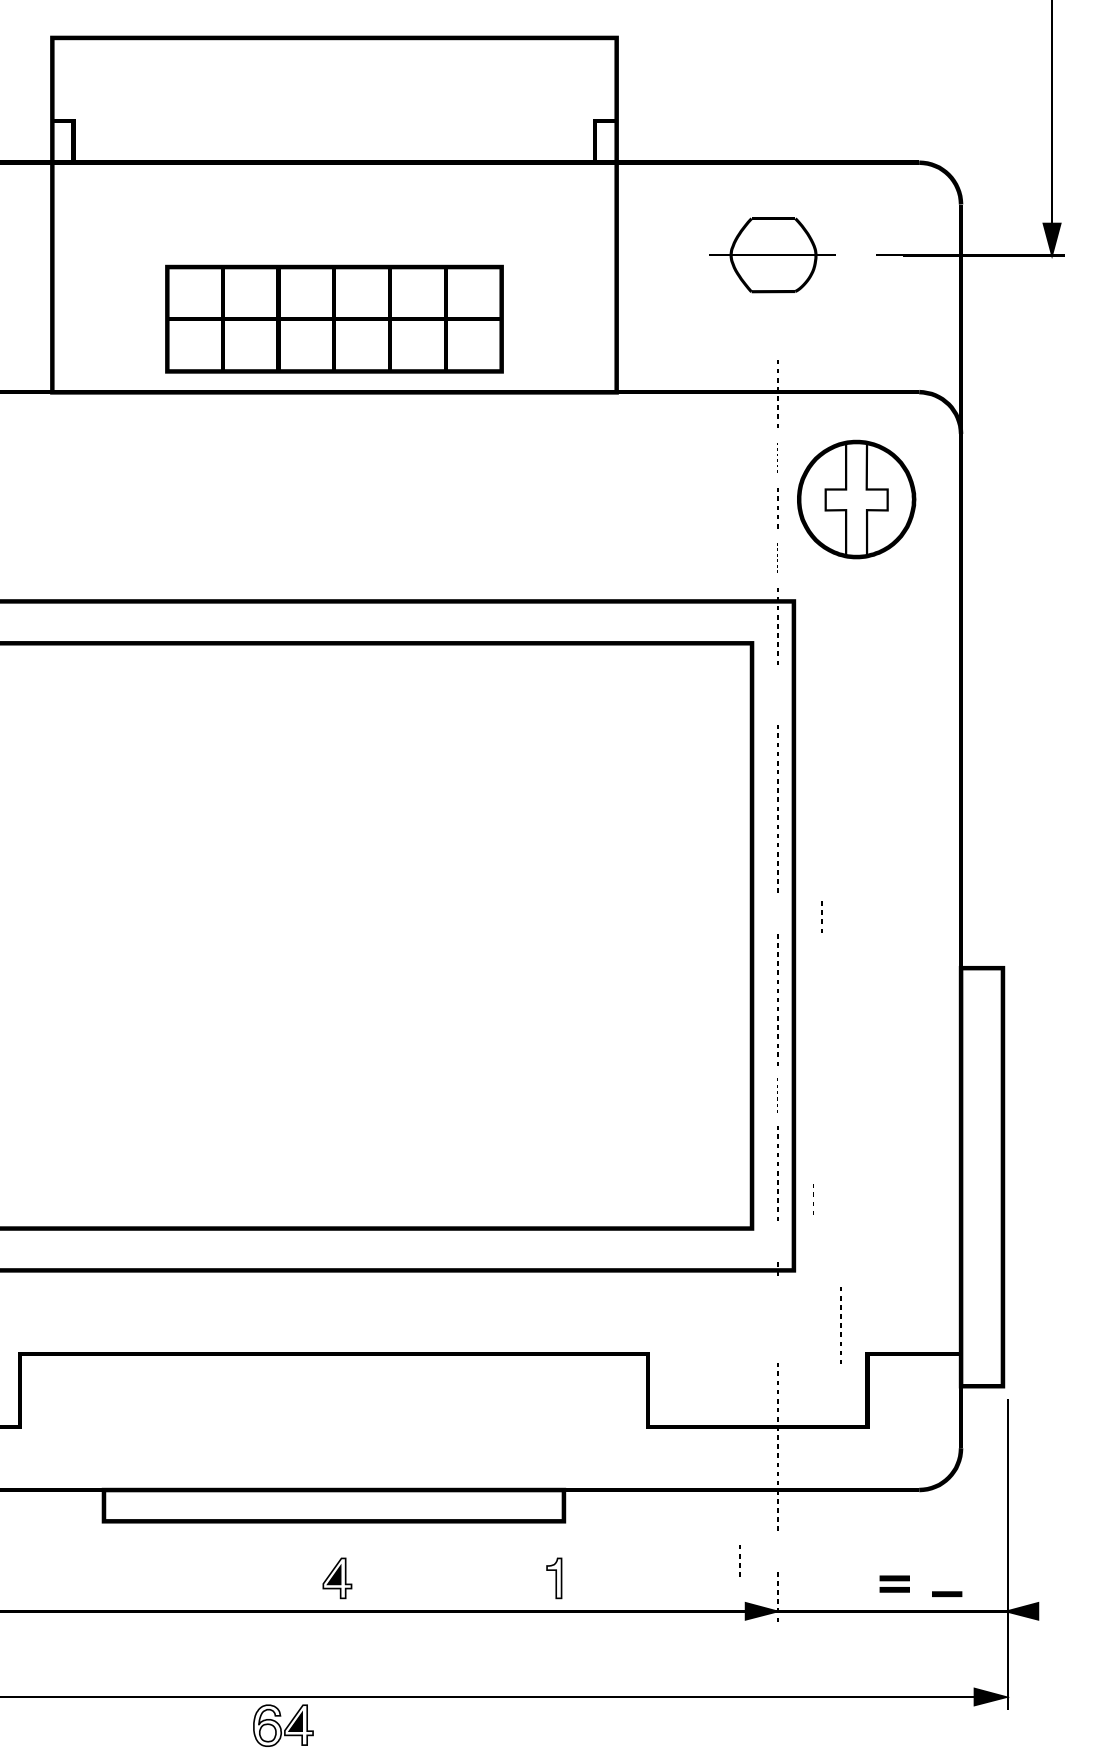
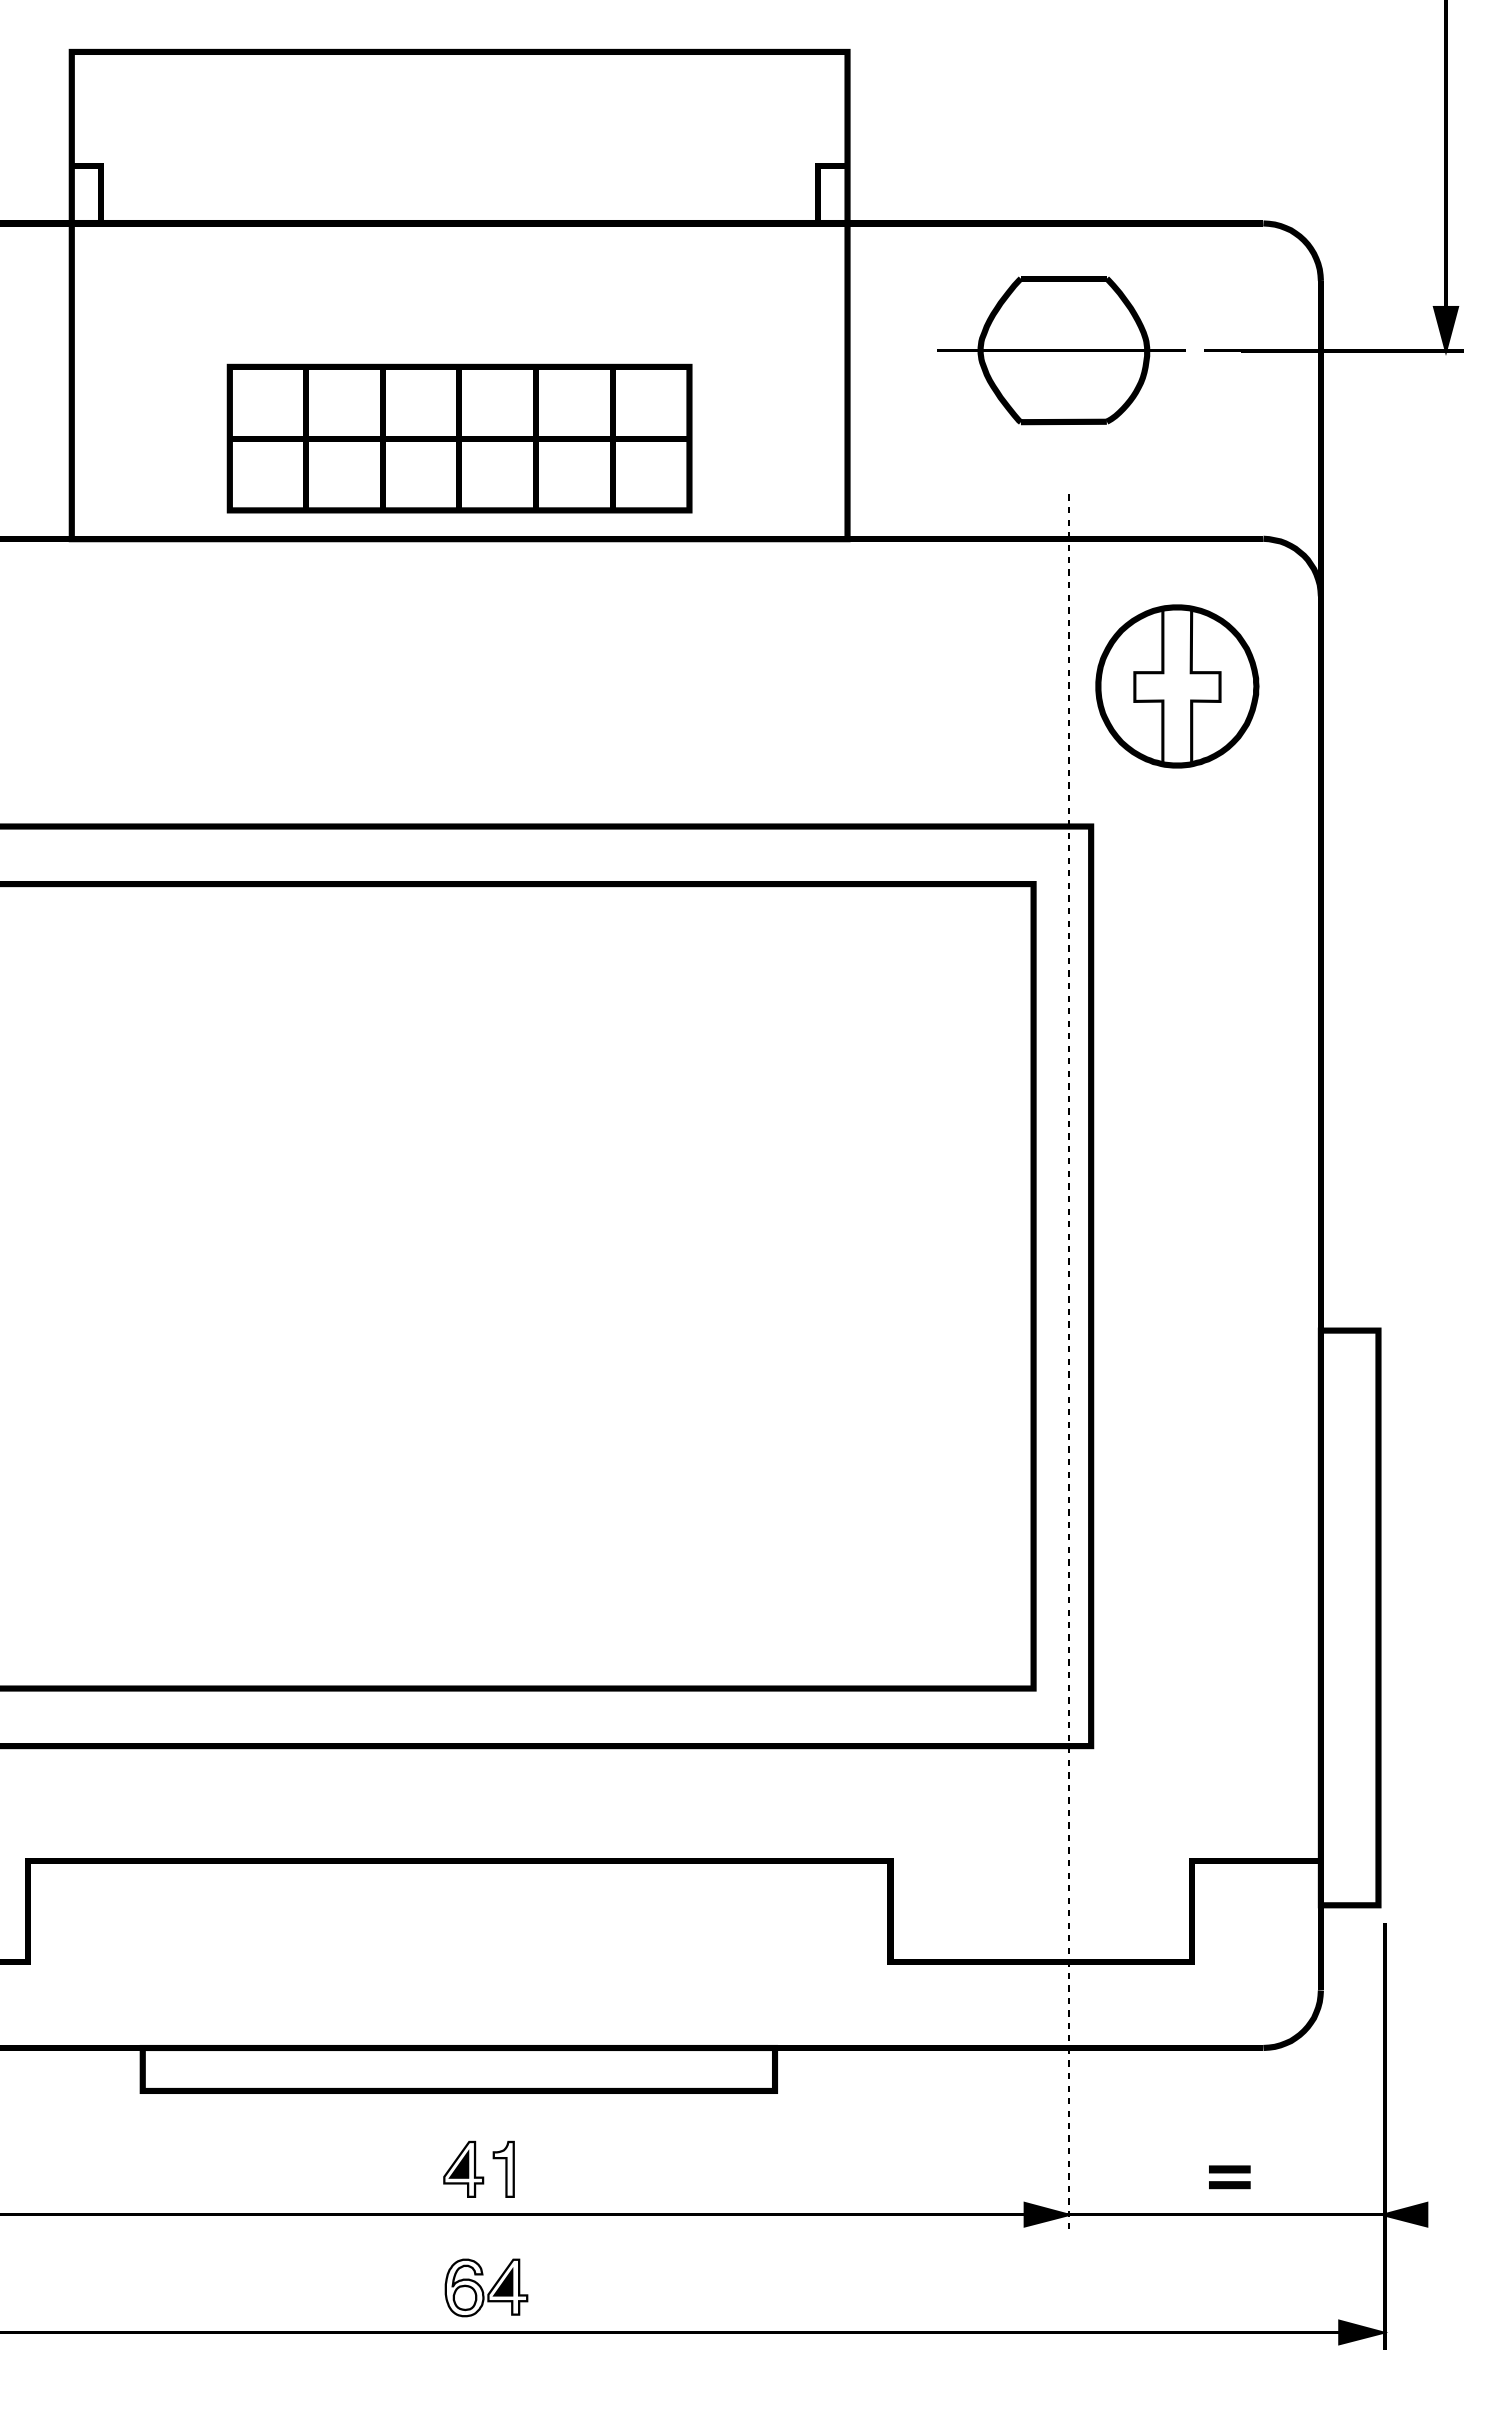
part: (772, 255) -> (1061, 350), size x1.43
part: (777, 457) -> (1068, 628), size x1.67
part: (777, 557) -> (1068, 766), size x1.67
part: (777, 694) -> (1068, 954), added
part: (821, 917) -> (1068, 1255), moved
part: (777, 1095) -> (1068, 1505), size x1.43
part: (813, 1199) -> (1068, 1706), moved
part: (840, 1325) -> (1068, 1812), moved
part: (739, 1560) -> (1068, 2132), moved
part: (554, 1577) -> (503, 2168), moved
part: (946, 1594) -> (1301, 2191), removed
part: (283, 1725) -> (486, 2287), moved

